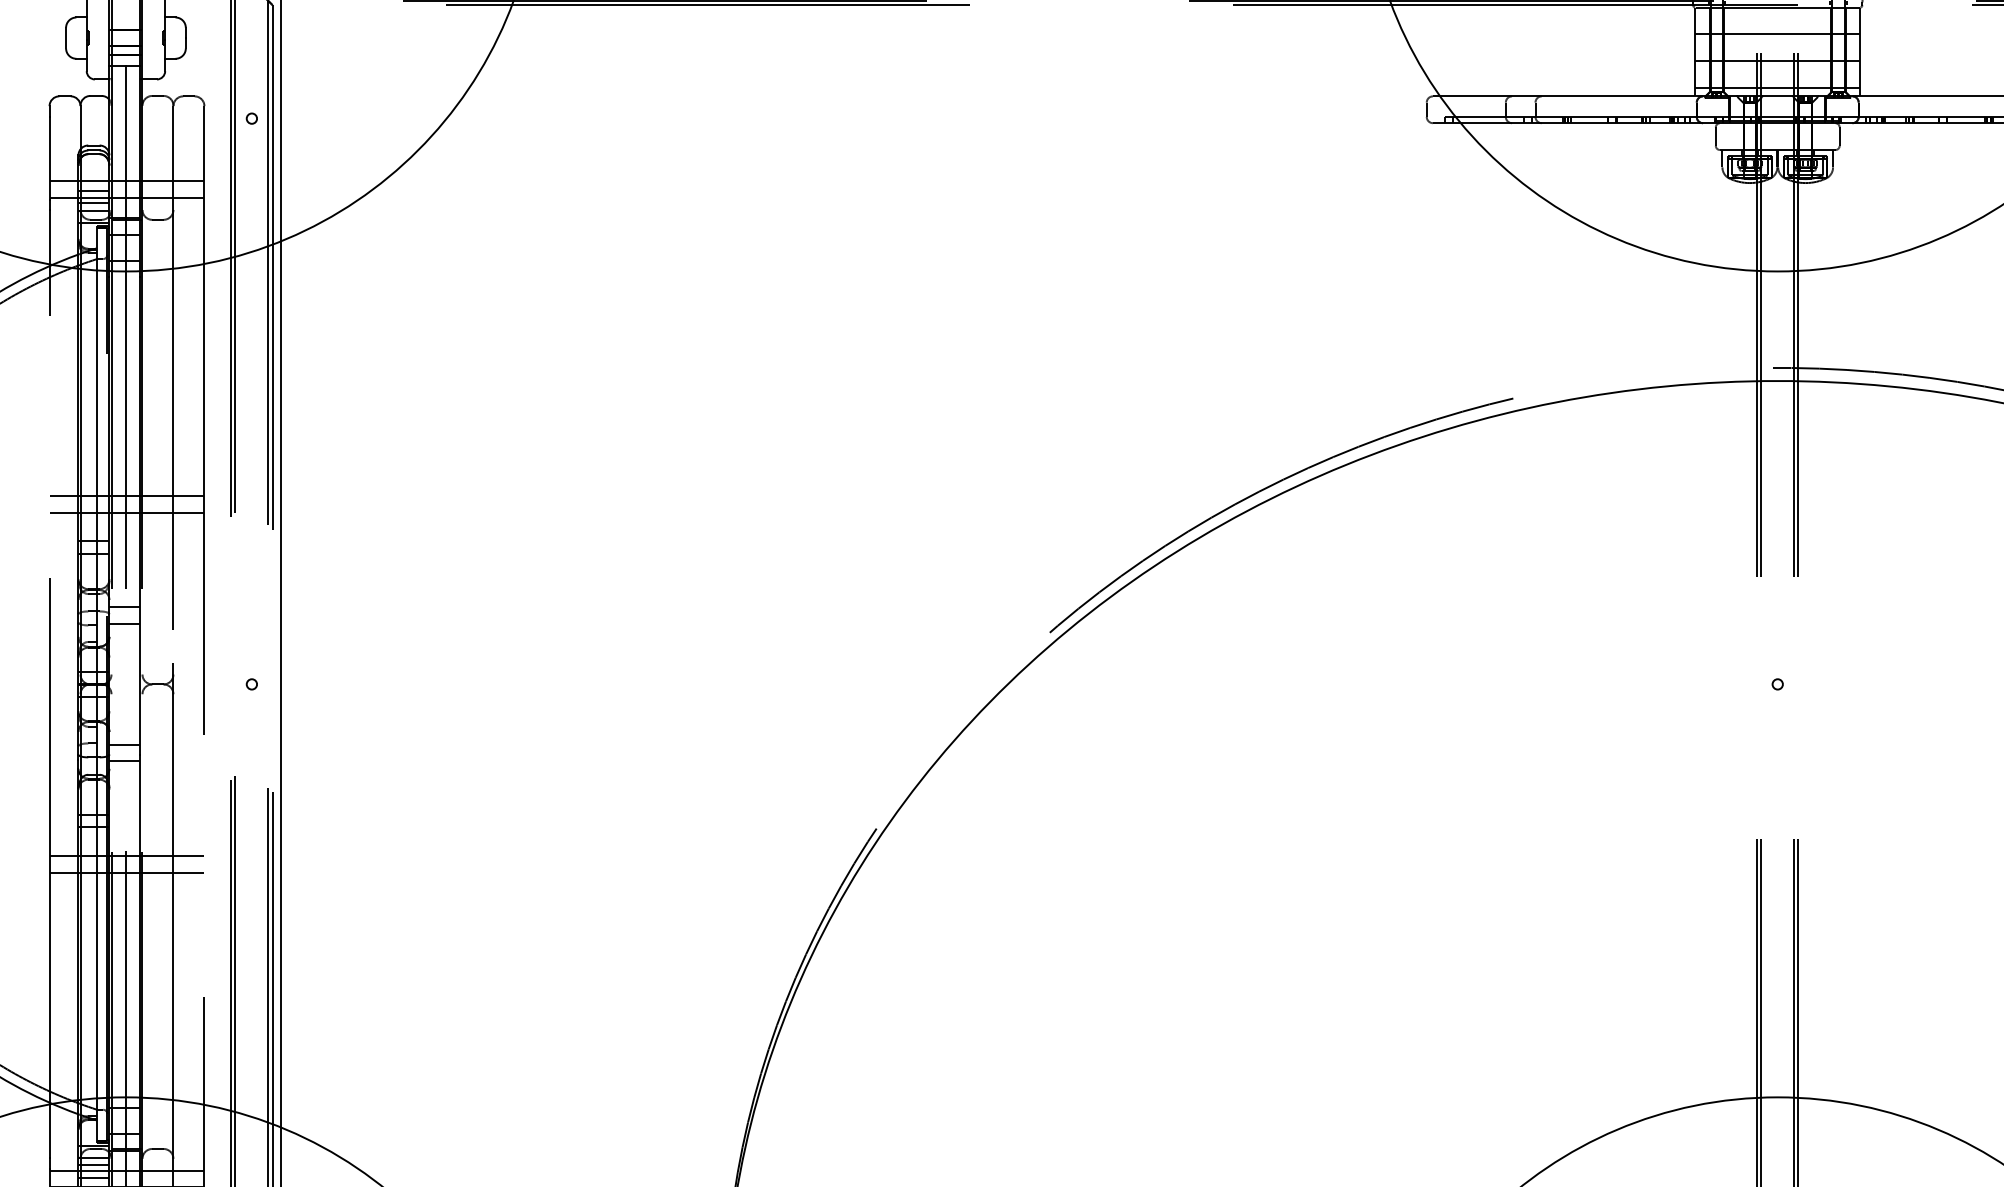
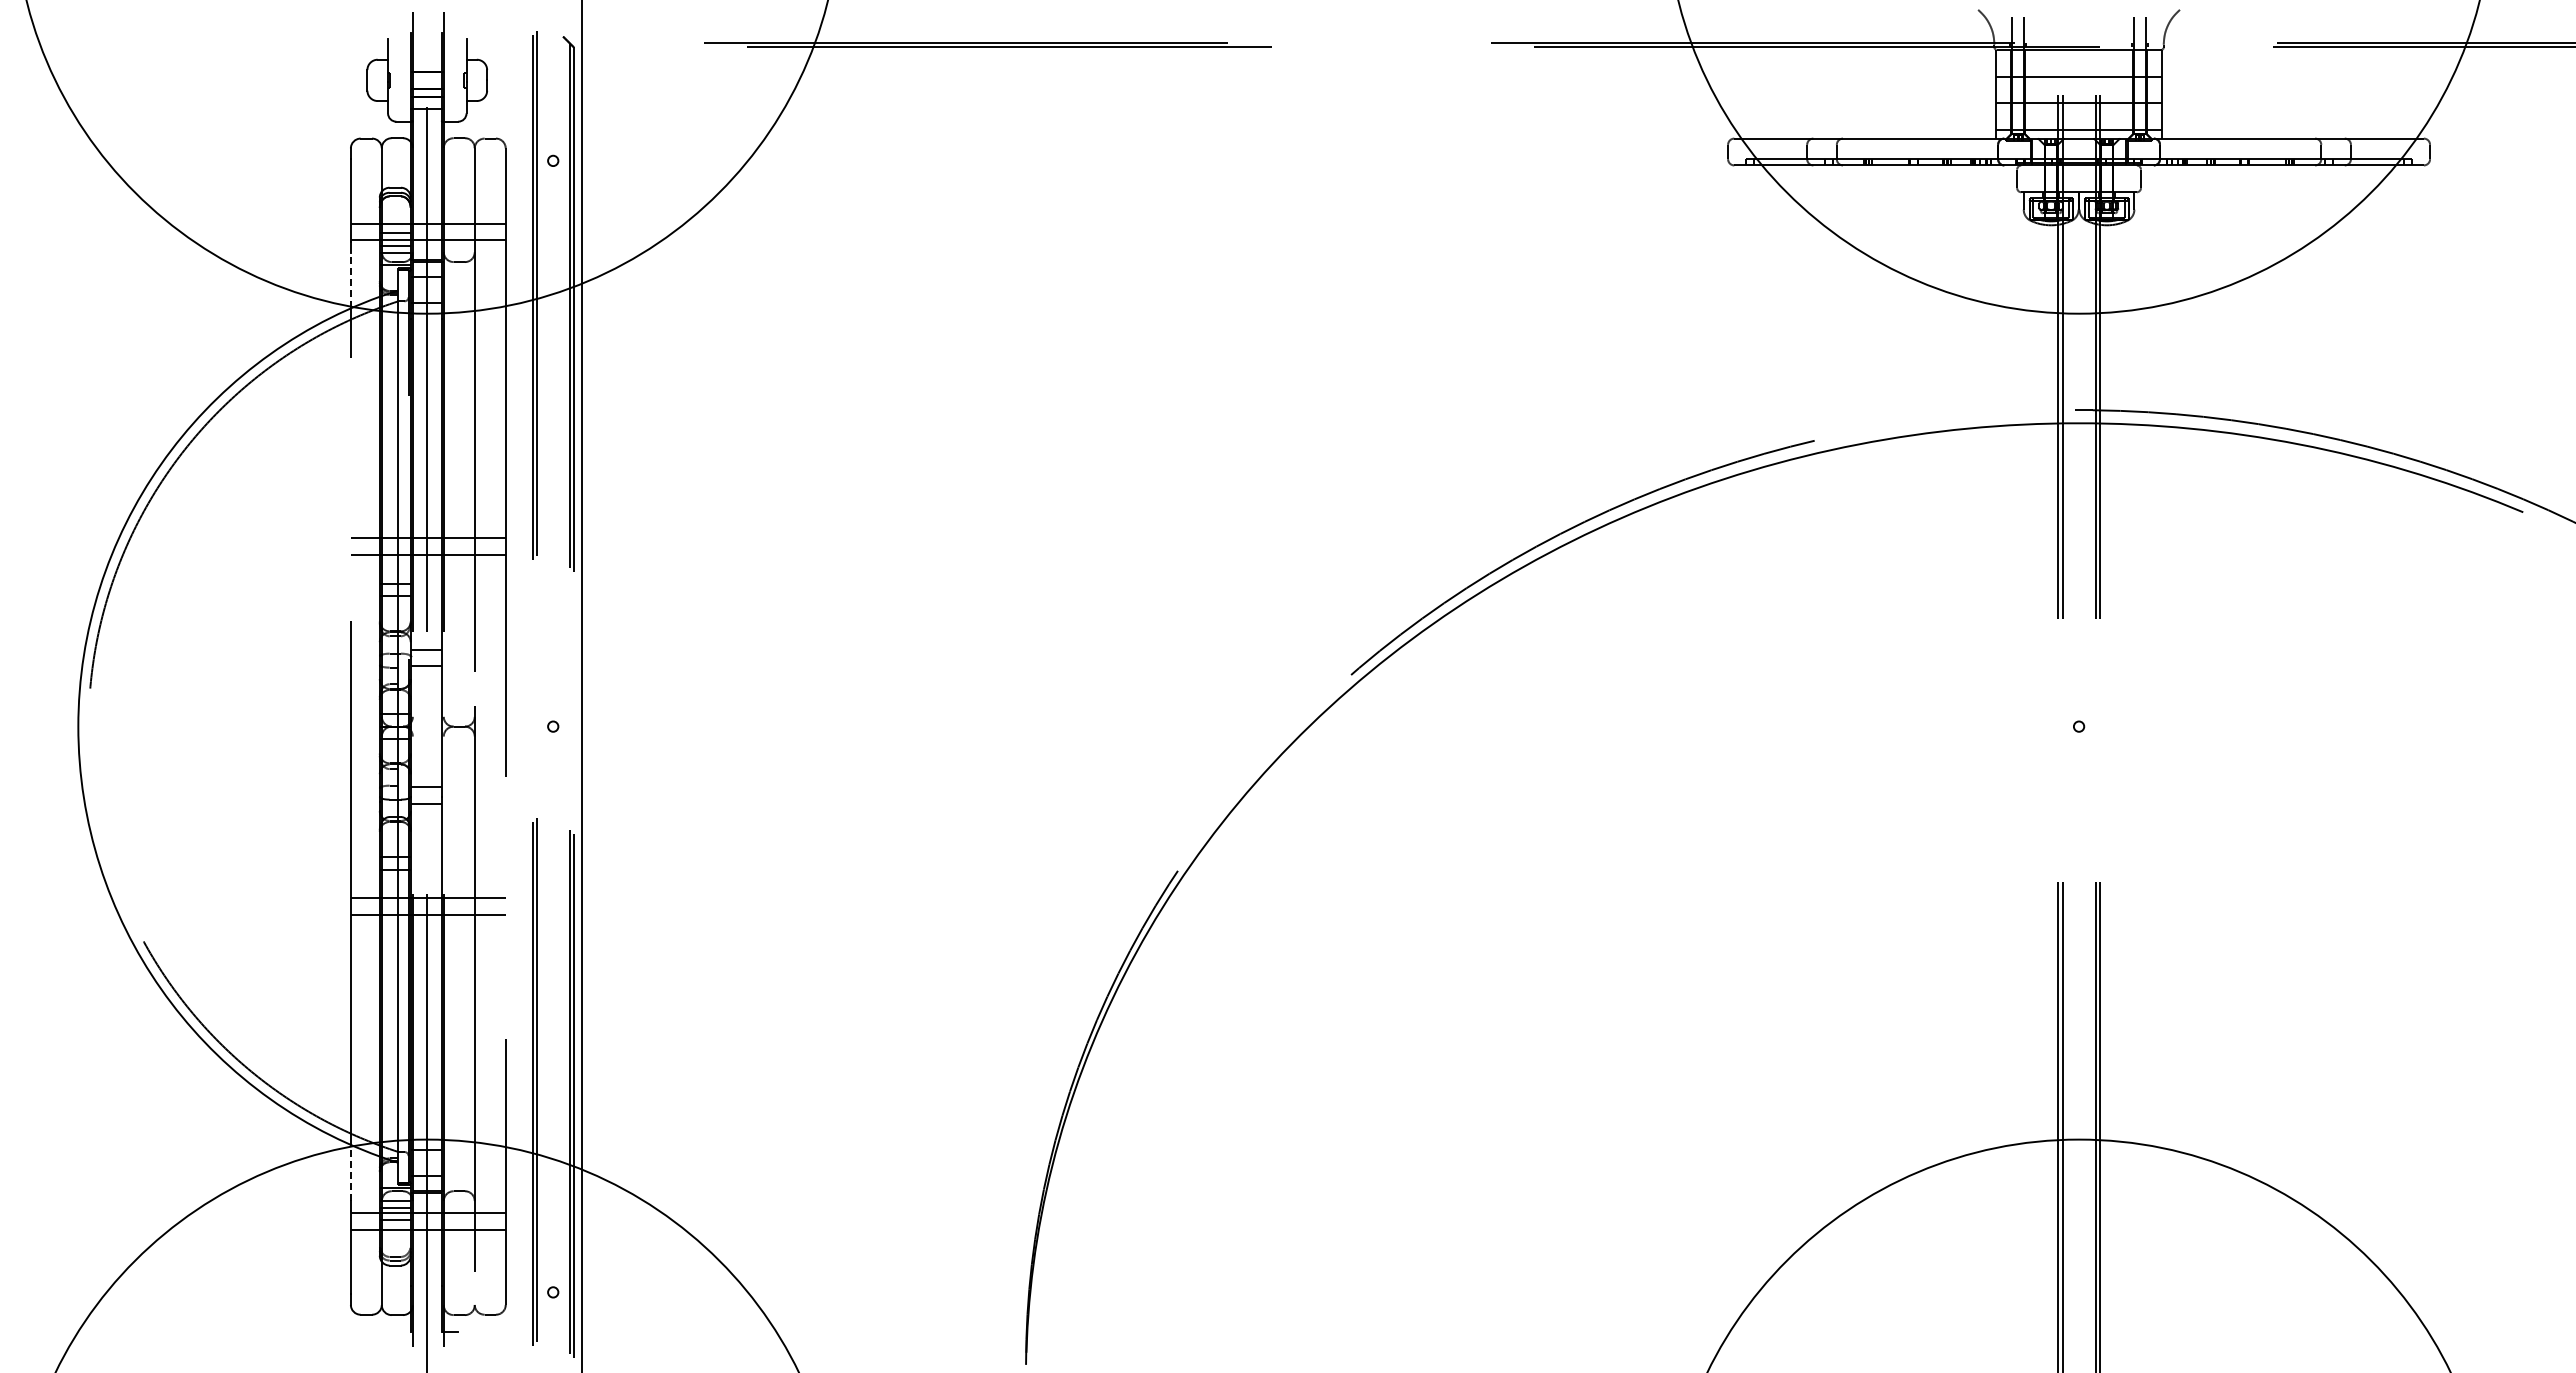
line: (49, 238) -> (350, 280), solid -> dashed
line: (49, 1130) -> (350, 1172), solid -> dashed

